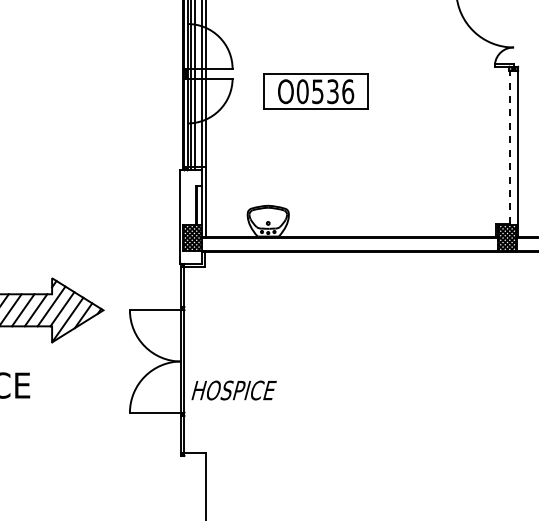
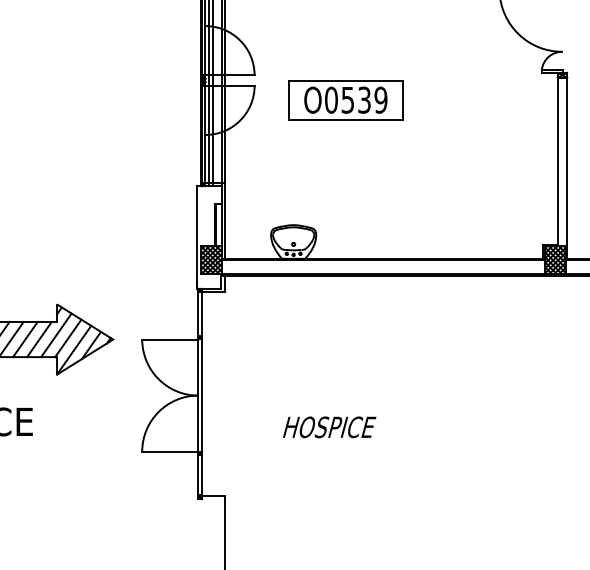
text: (348, 91) -> (381, 99), O0536 -> O0539
line: (509, 147) -> (557, 161), dashed -> solid
text: (233, 390) -> (328, 427), moved

